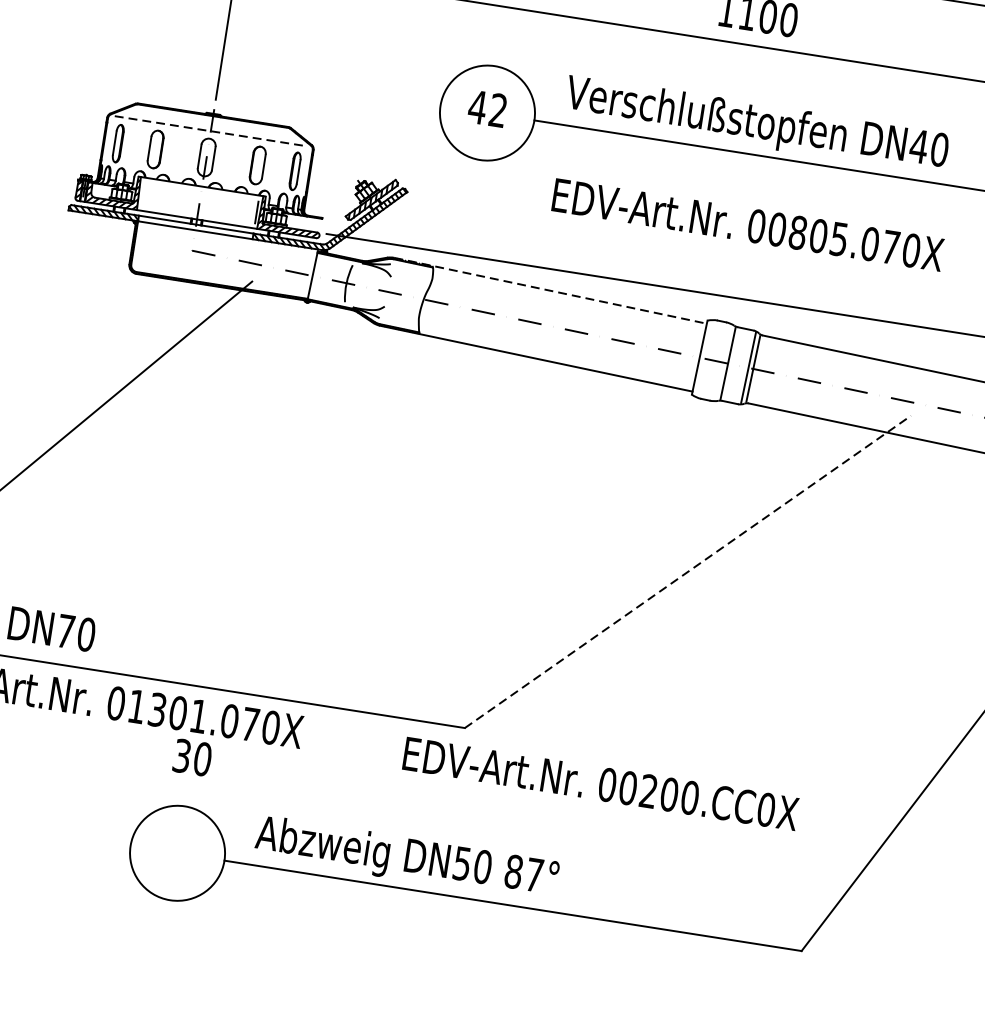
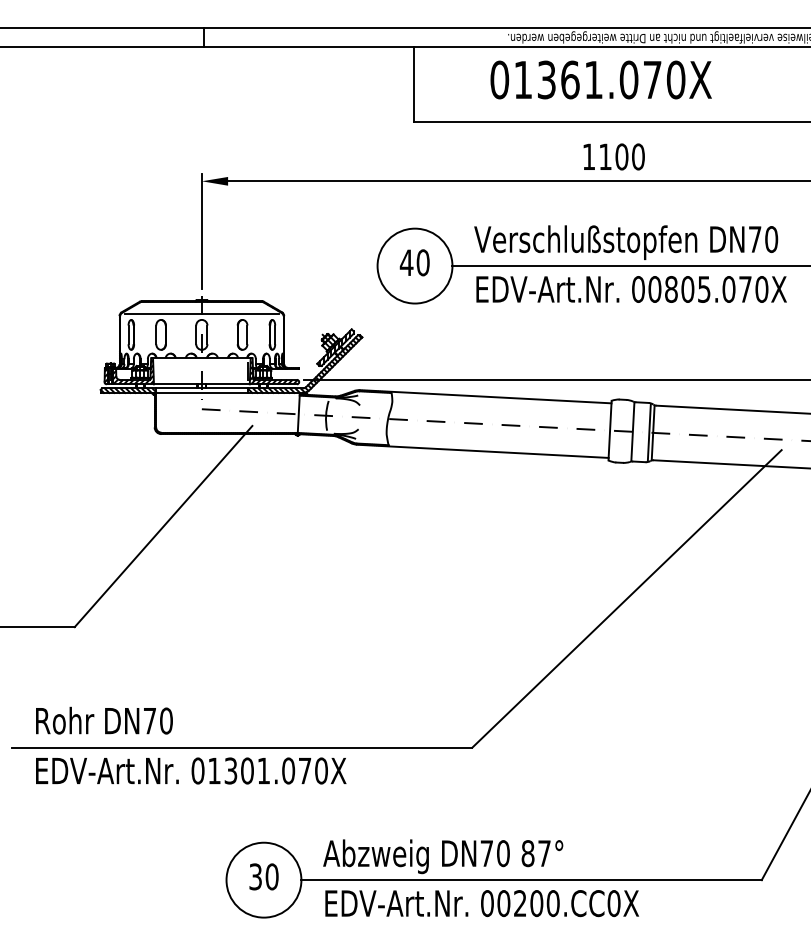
text: (497, 110) -> (422, 262), 42 -> 40
line: (211, 130) -> (202, 313), dashed -> solid
text: (918, 146) -> (754, 239), DN40 -> DN70
text: (748, 225) -> (631, 289), moved
line: (550, 290) -> (485, 396), dashed -> solid
line: (688, 571) -> (627, 598), dashed -> solid
text: (192, 757) -> (263, 876), moved
text: (600, 783) -> (481, 903), moved
text: (461, 863) -> (486, 853), DN50 -> DN70

